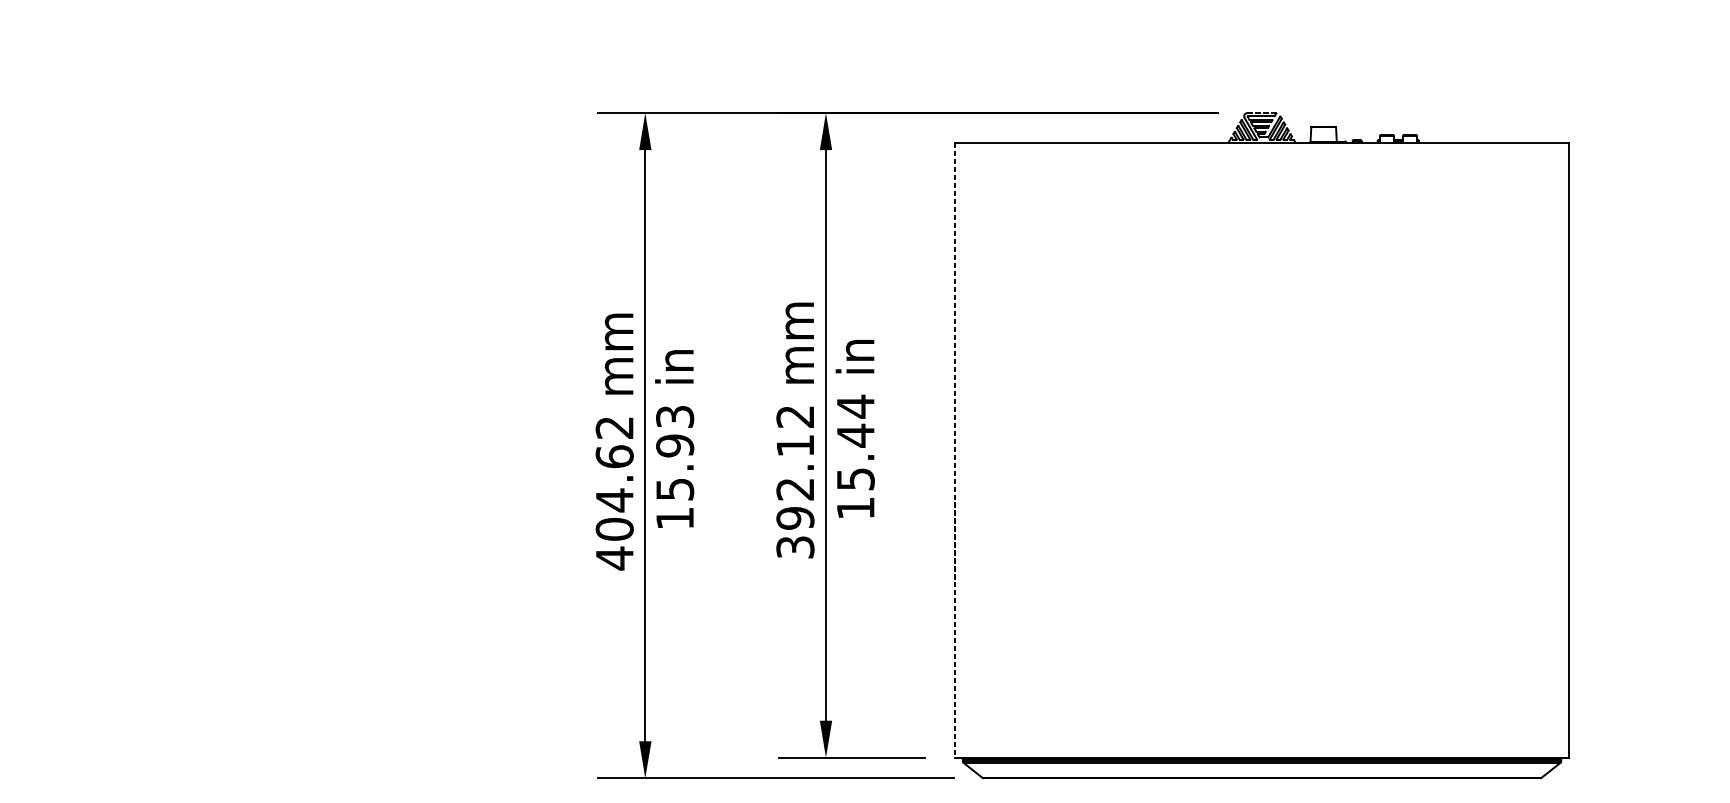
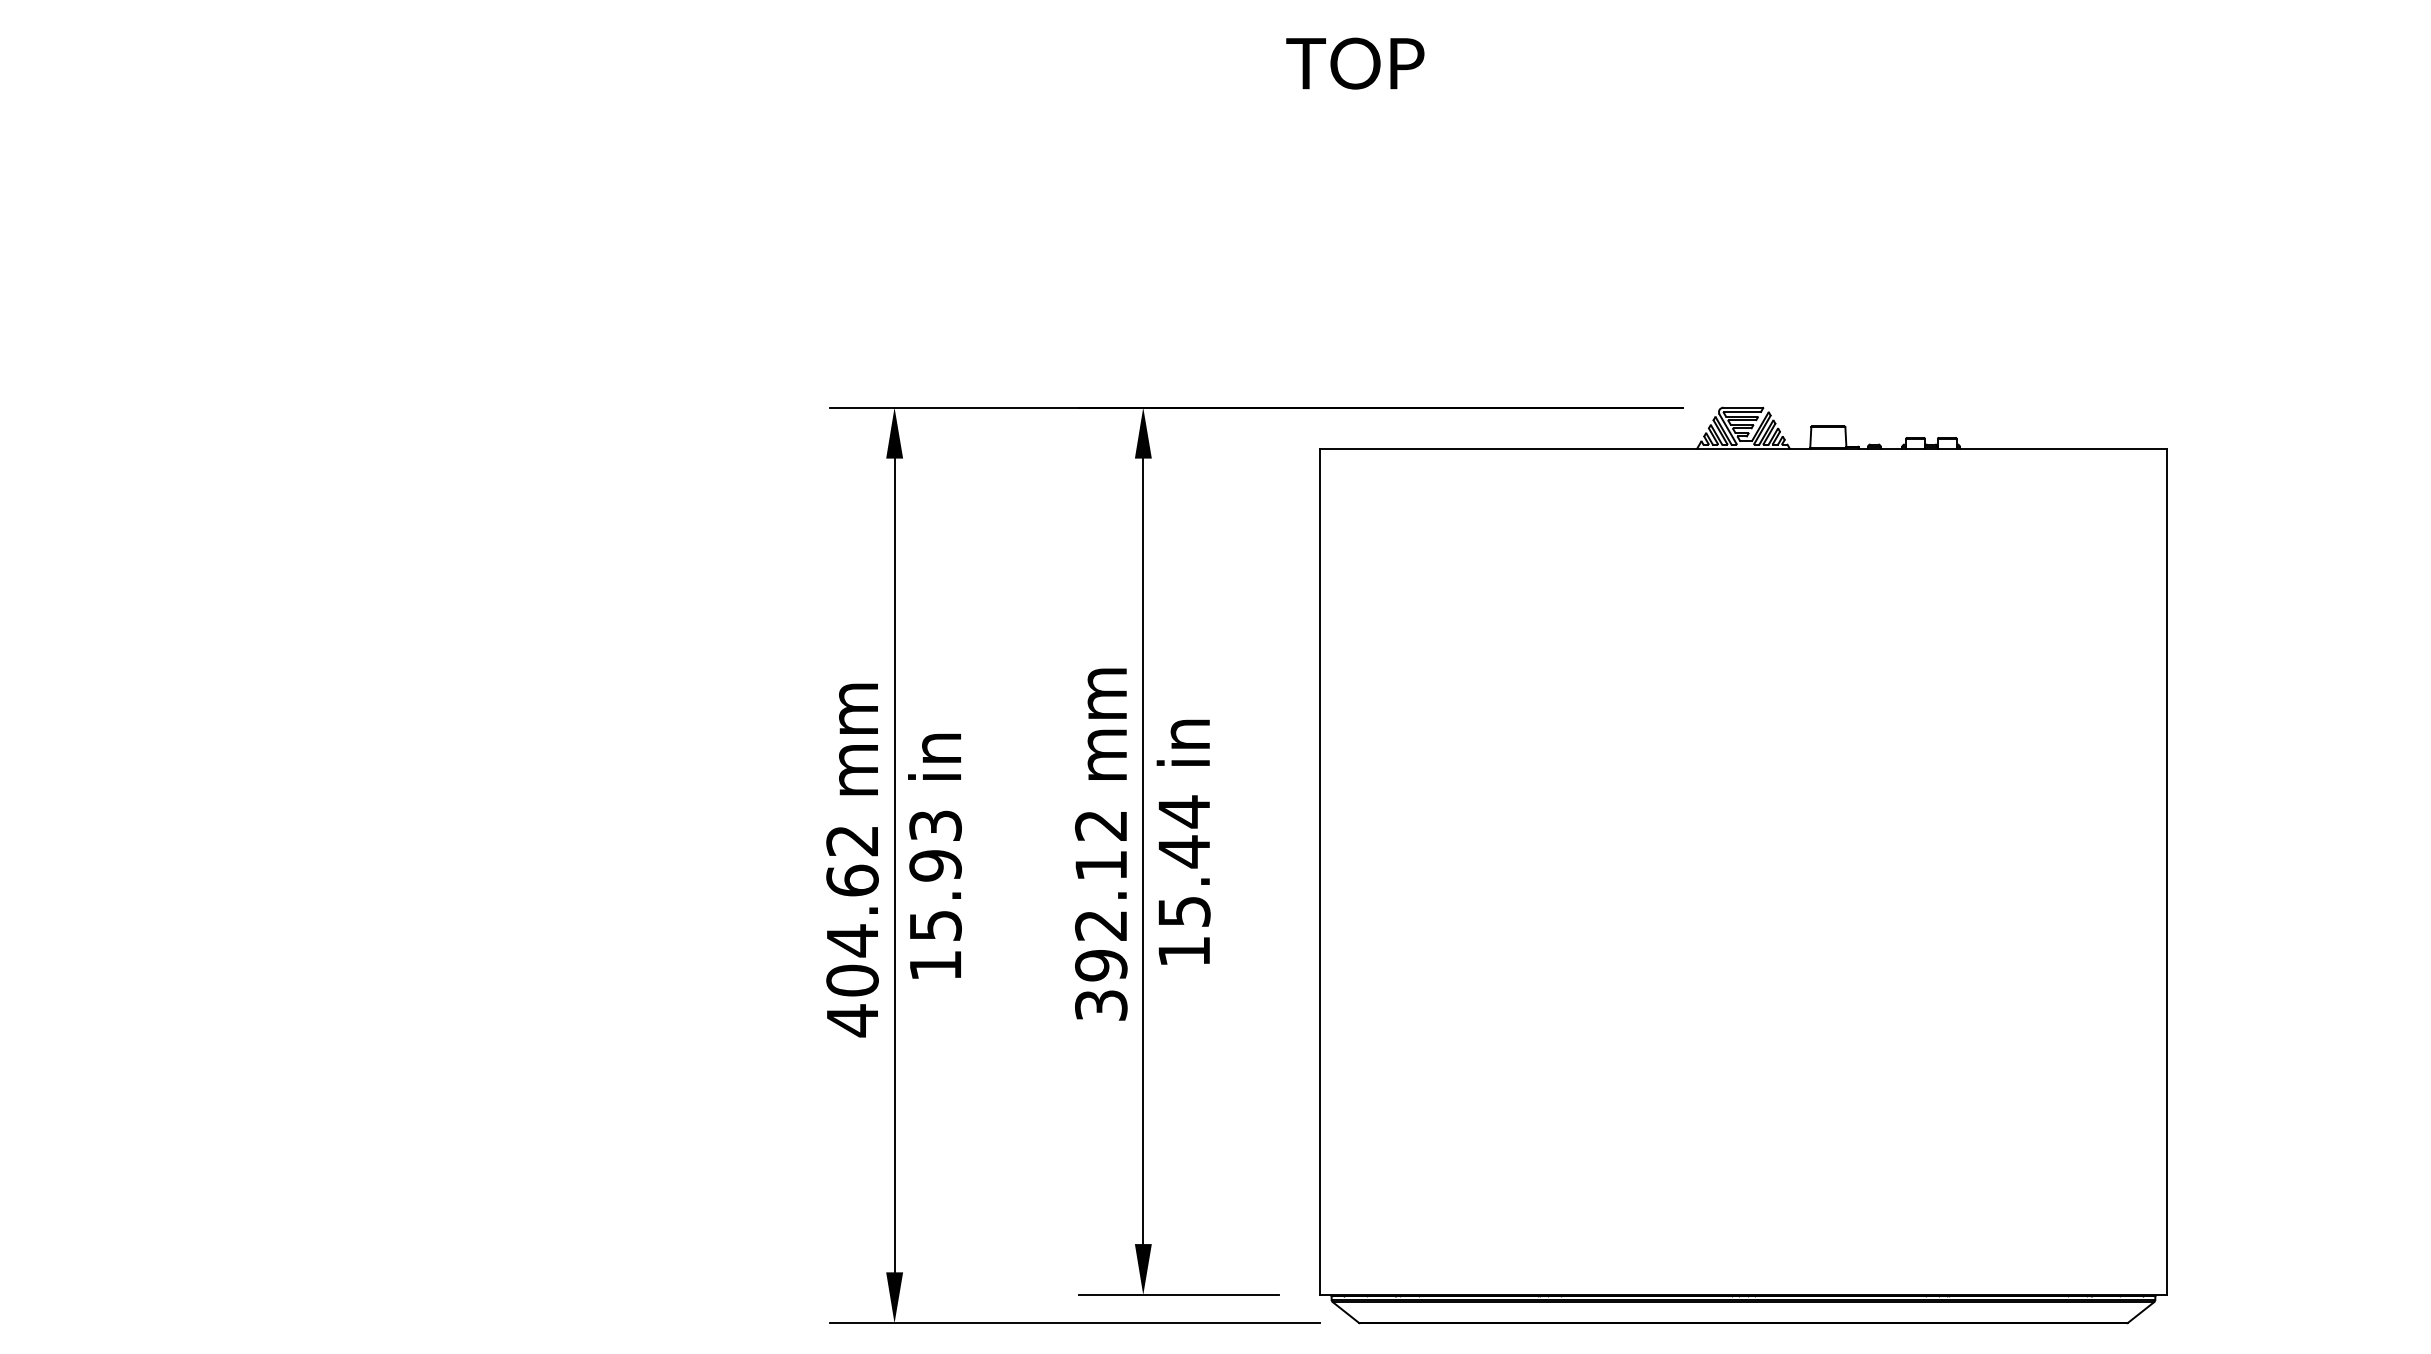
line: (1262, 112) -> (1743, 407), dashed -> solid
line: (954, 450) -> (1320, 872), dashed -> solid

